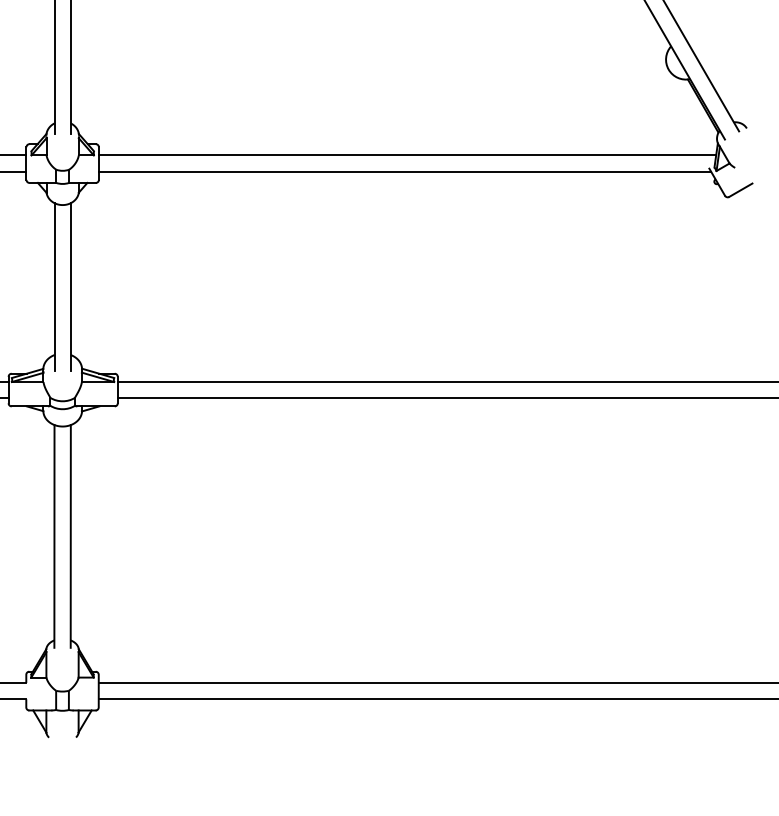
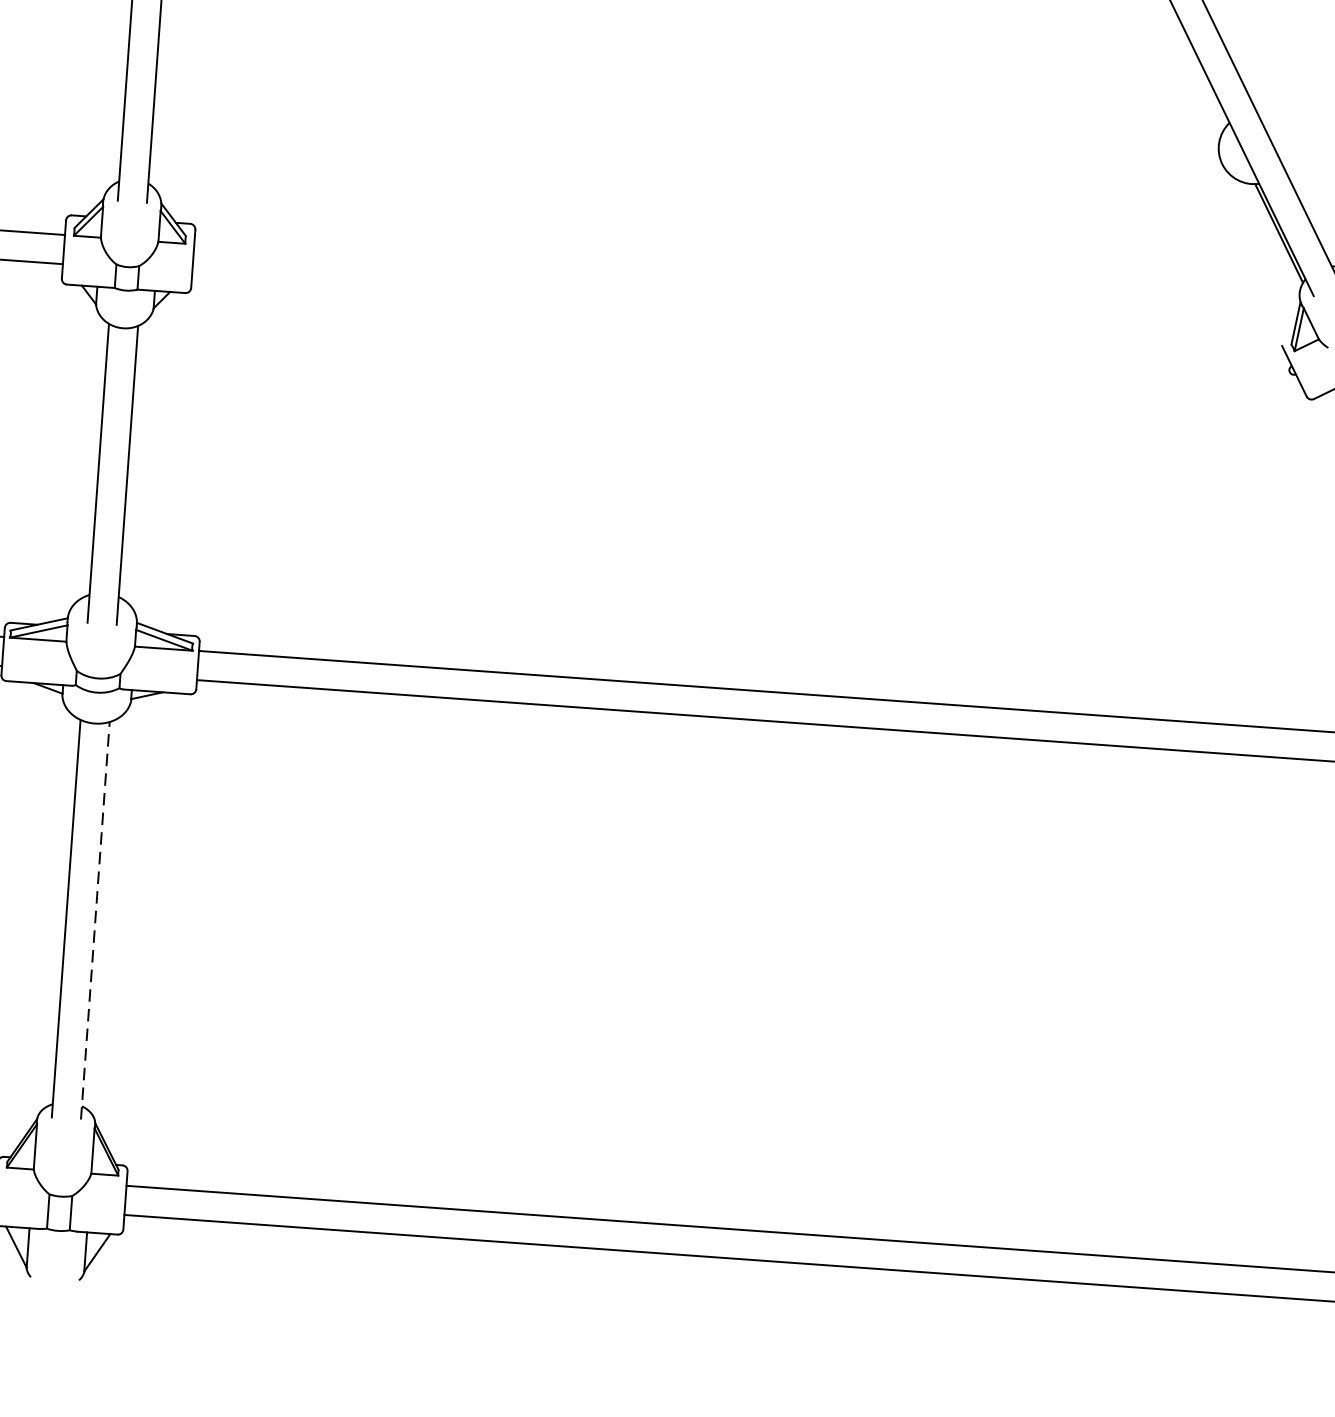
line: (407, 155) -> (745, 283), removed
line: (404, 171) -> (737, 312), removed
line: (70, 535) -> (94, 919), solid -> dashed

